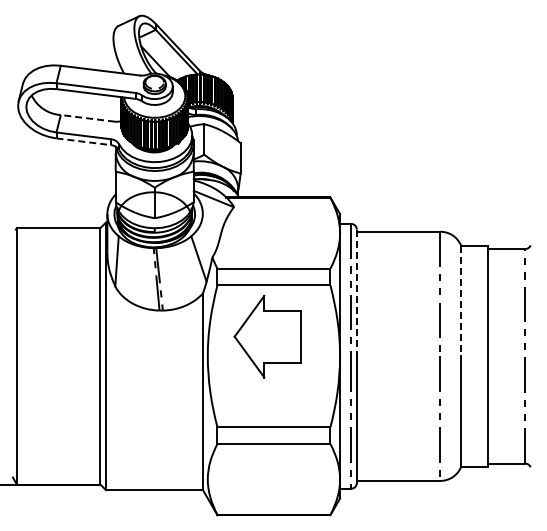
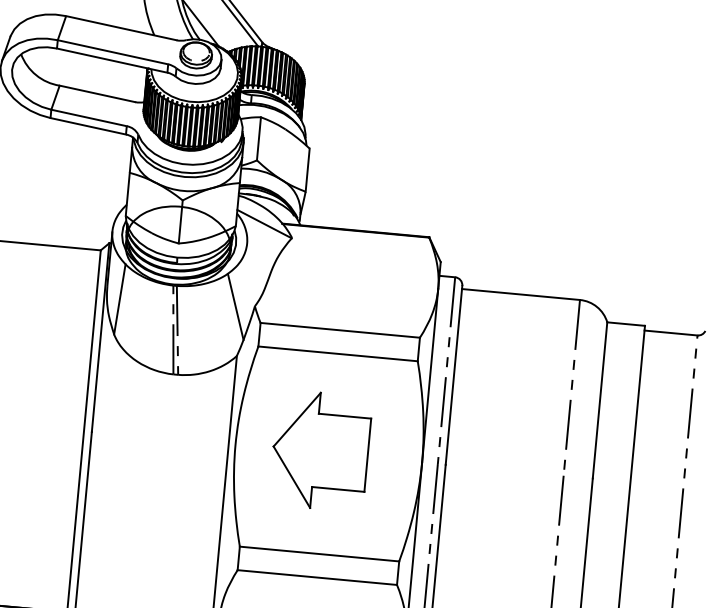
line: (87, 118) -> (96, 94), dashed -> solid
line: (84, 141) -> (89, 126), dashed -> solid
line: (356, 293) -> (453, 376), dashed -> solid
line: (461, 301) -> (600, 401), dashed -> solid
part: (267, 336) -> (319, 450), moved

